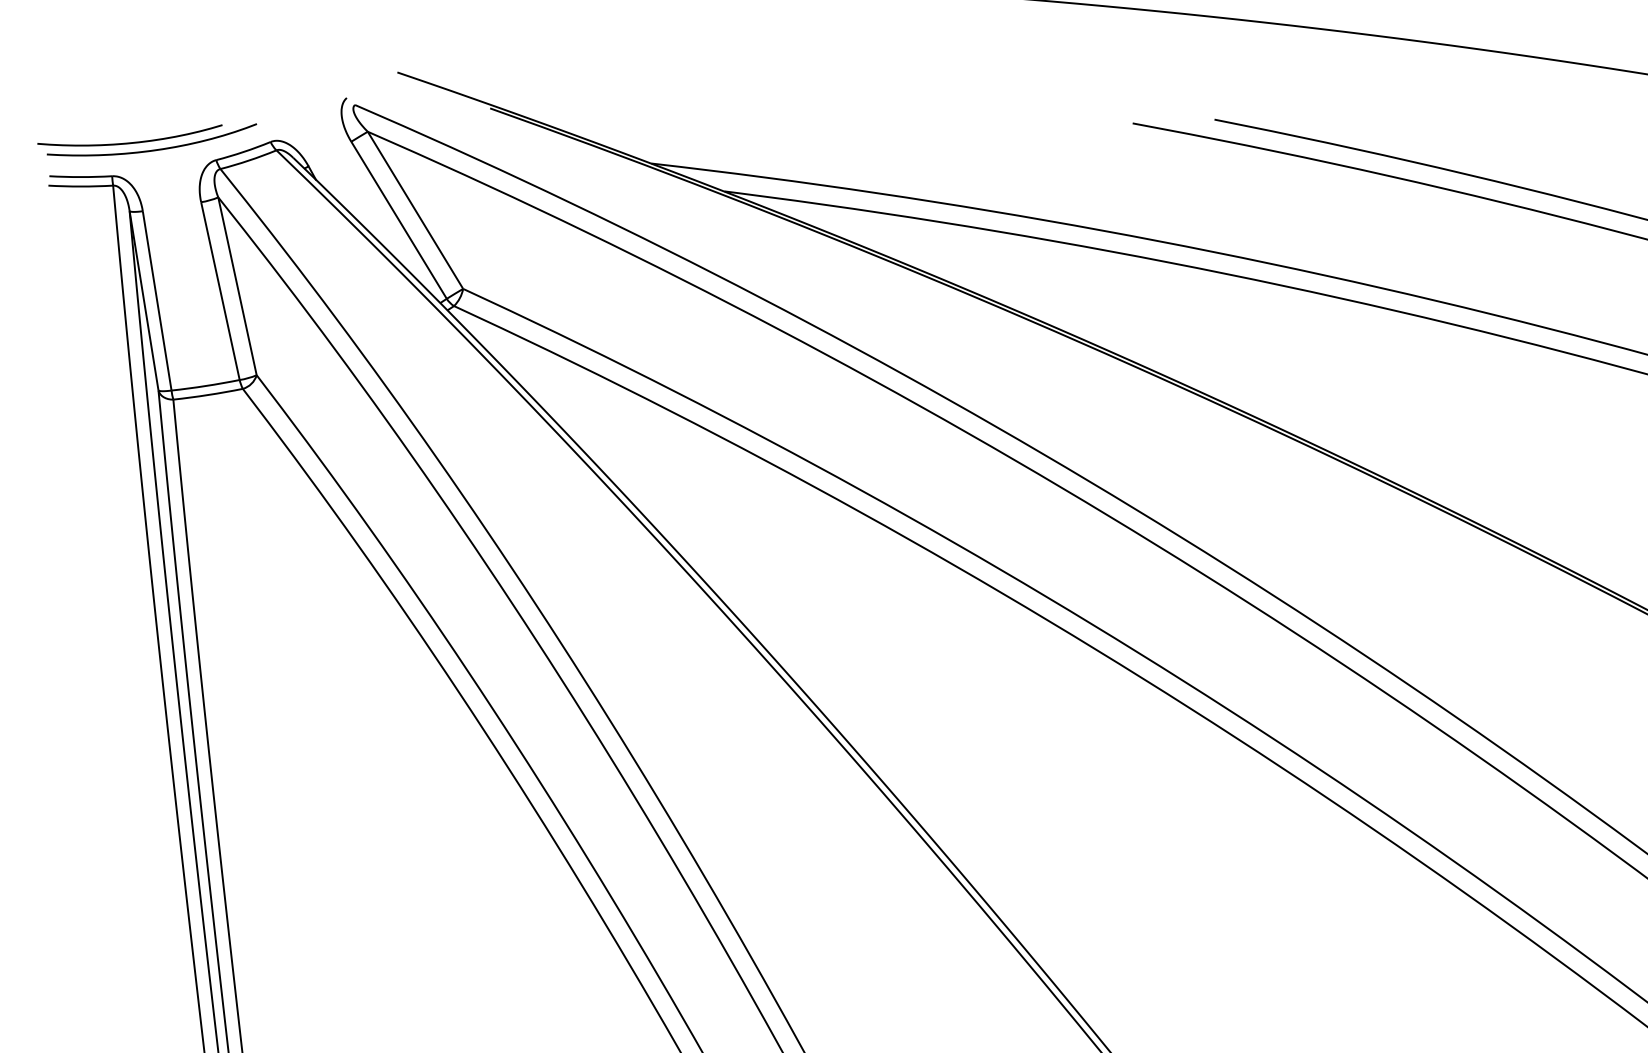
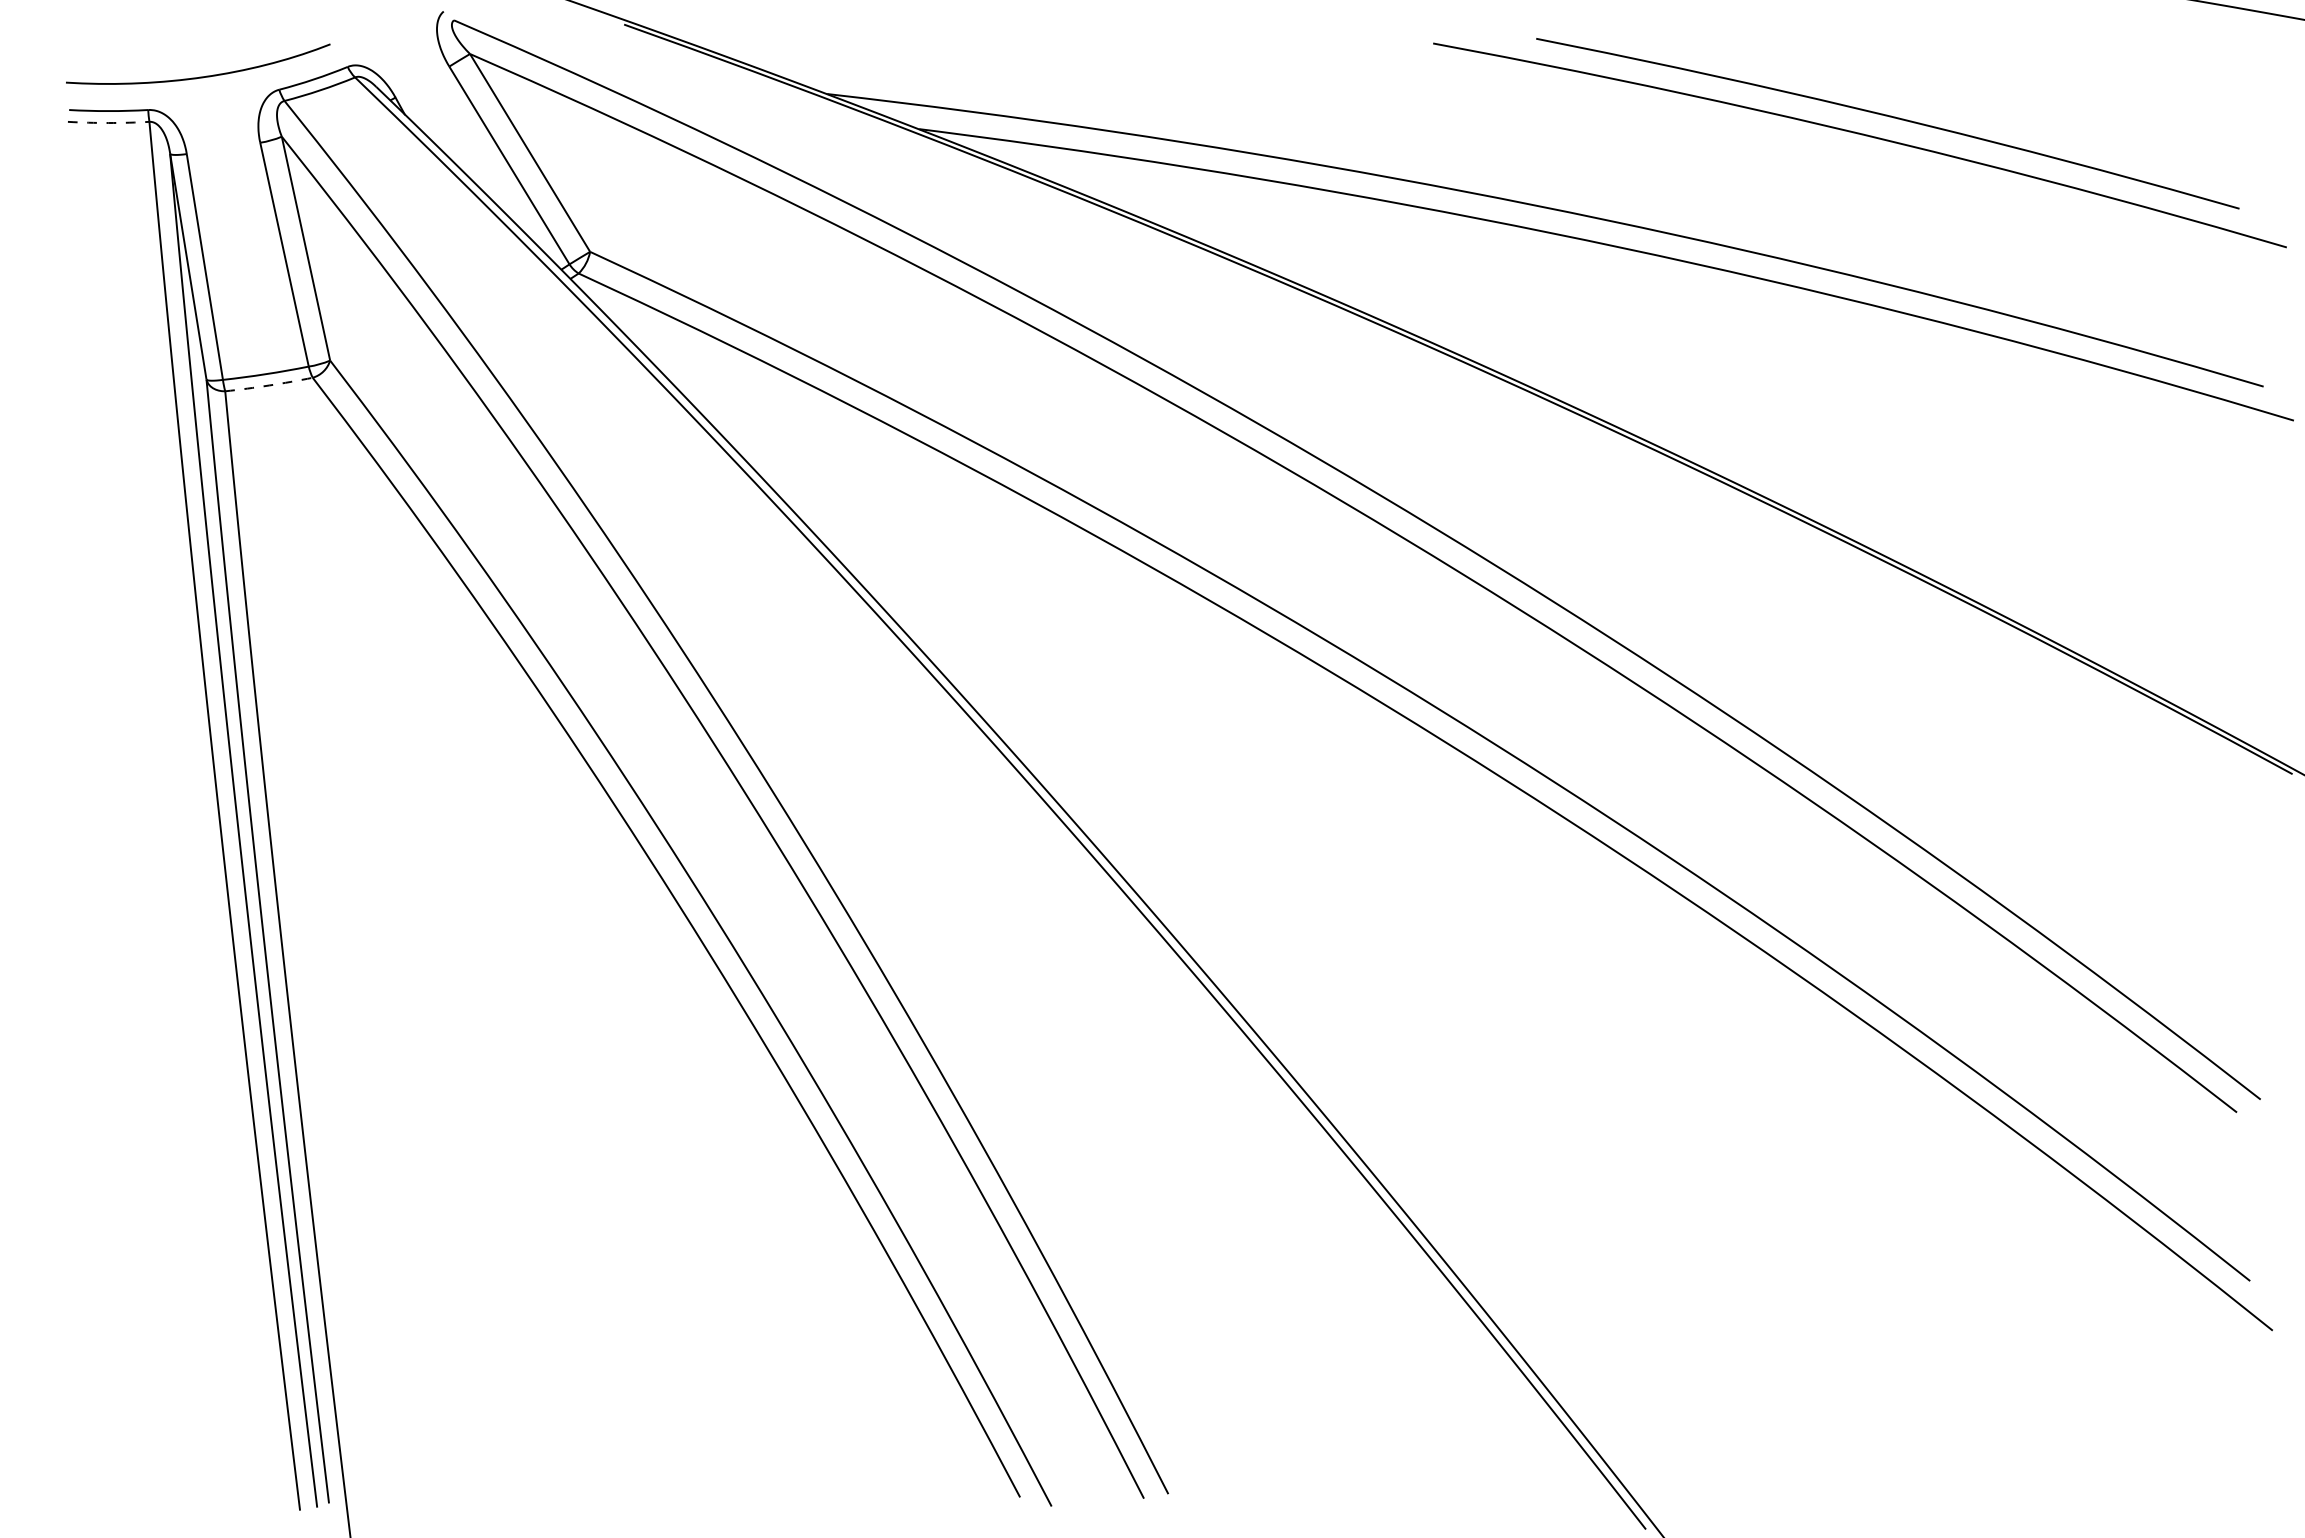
curve: (129, 142) -> (170, 67), removed
arc: (80, 186) -> (108, 123), solid -> dashed
arc: (208, 395) -> (269, 385), solid -> dashed

